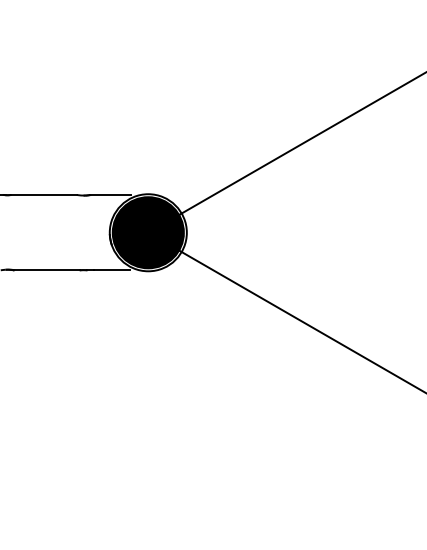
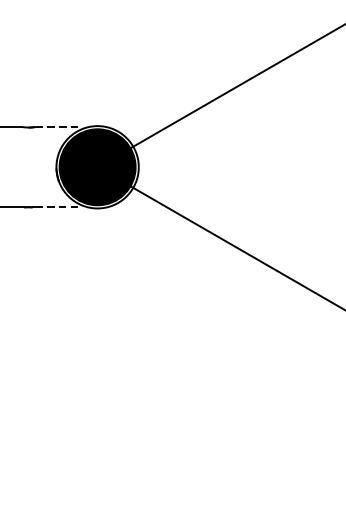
line: (110, 195) -> (57, 127), solid -> dashed
line: (111, 270) -> (58, 207), solid -> dashed

